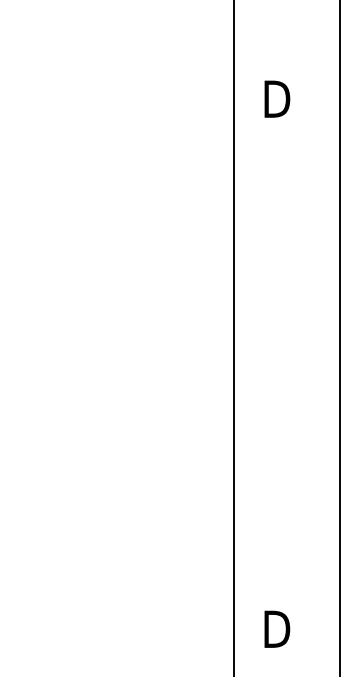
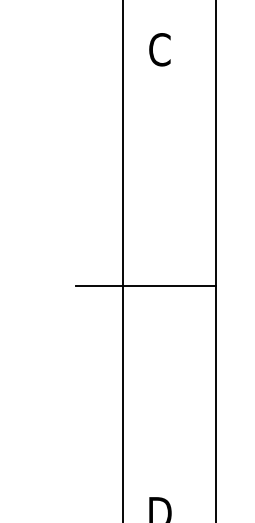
text: (277, 99) -> (160, 50), D -> C
line: (260, 369) -> (145, 286), added

